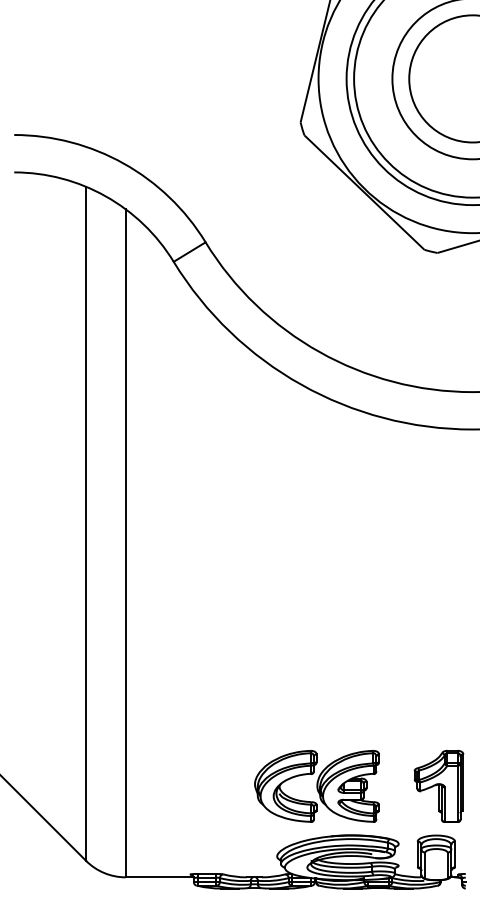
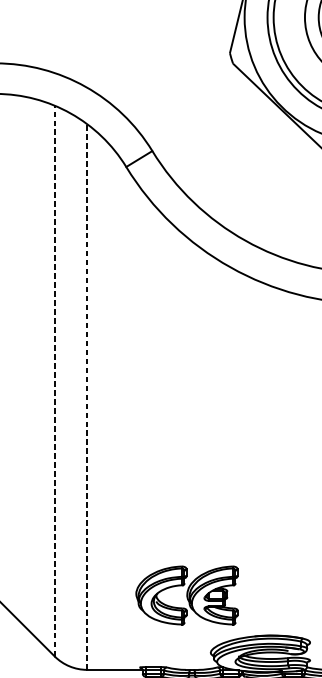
line: (86, 523) -> (55, 380), solid -> dashed
line: (125, 543) -> (86, 397), solid -> dashed
part: (316, 786) -> (186, 595), moved

